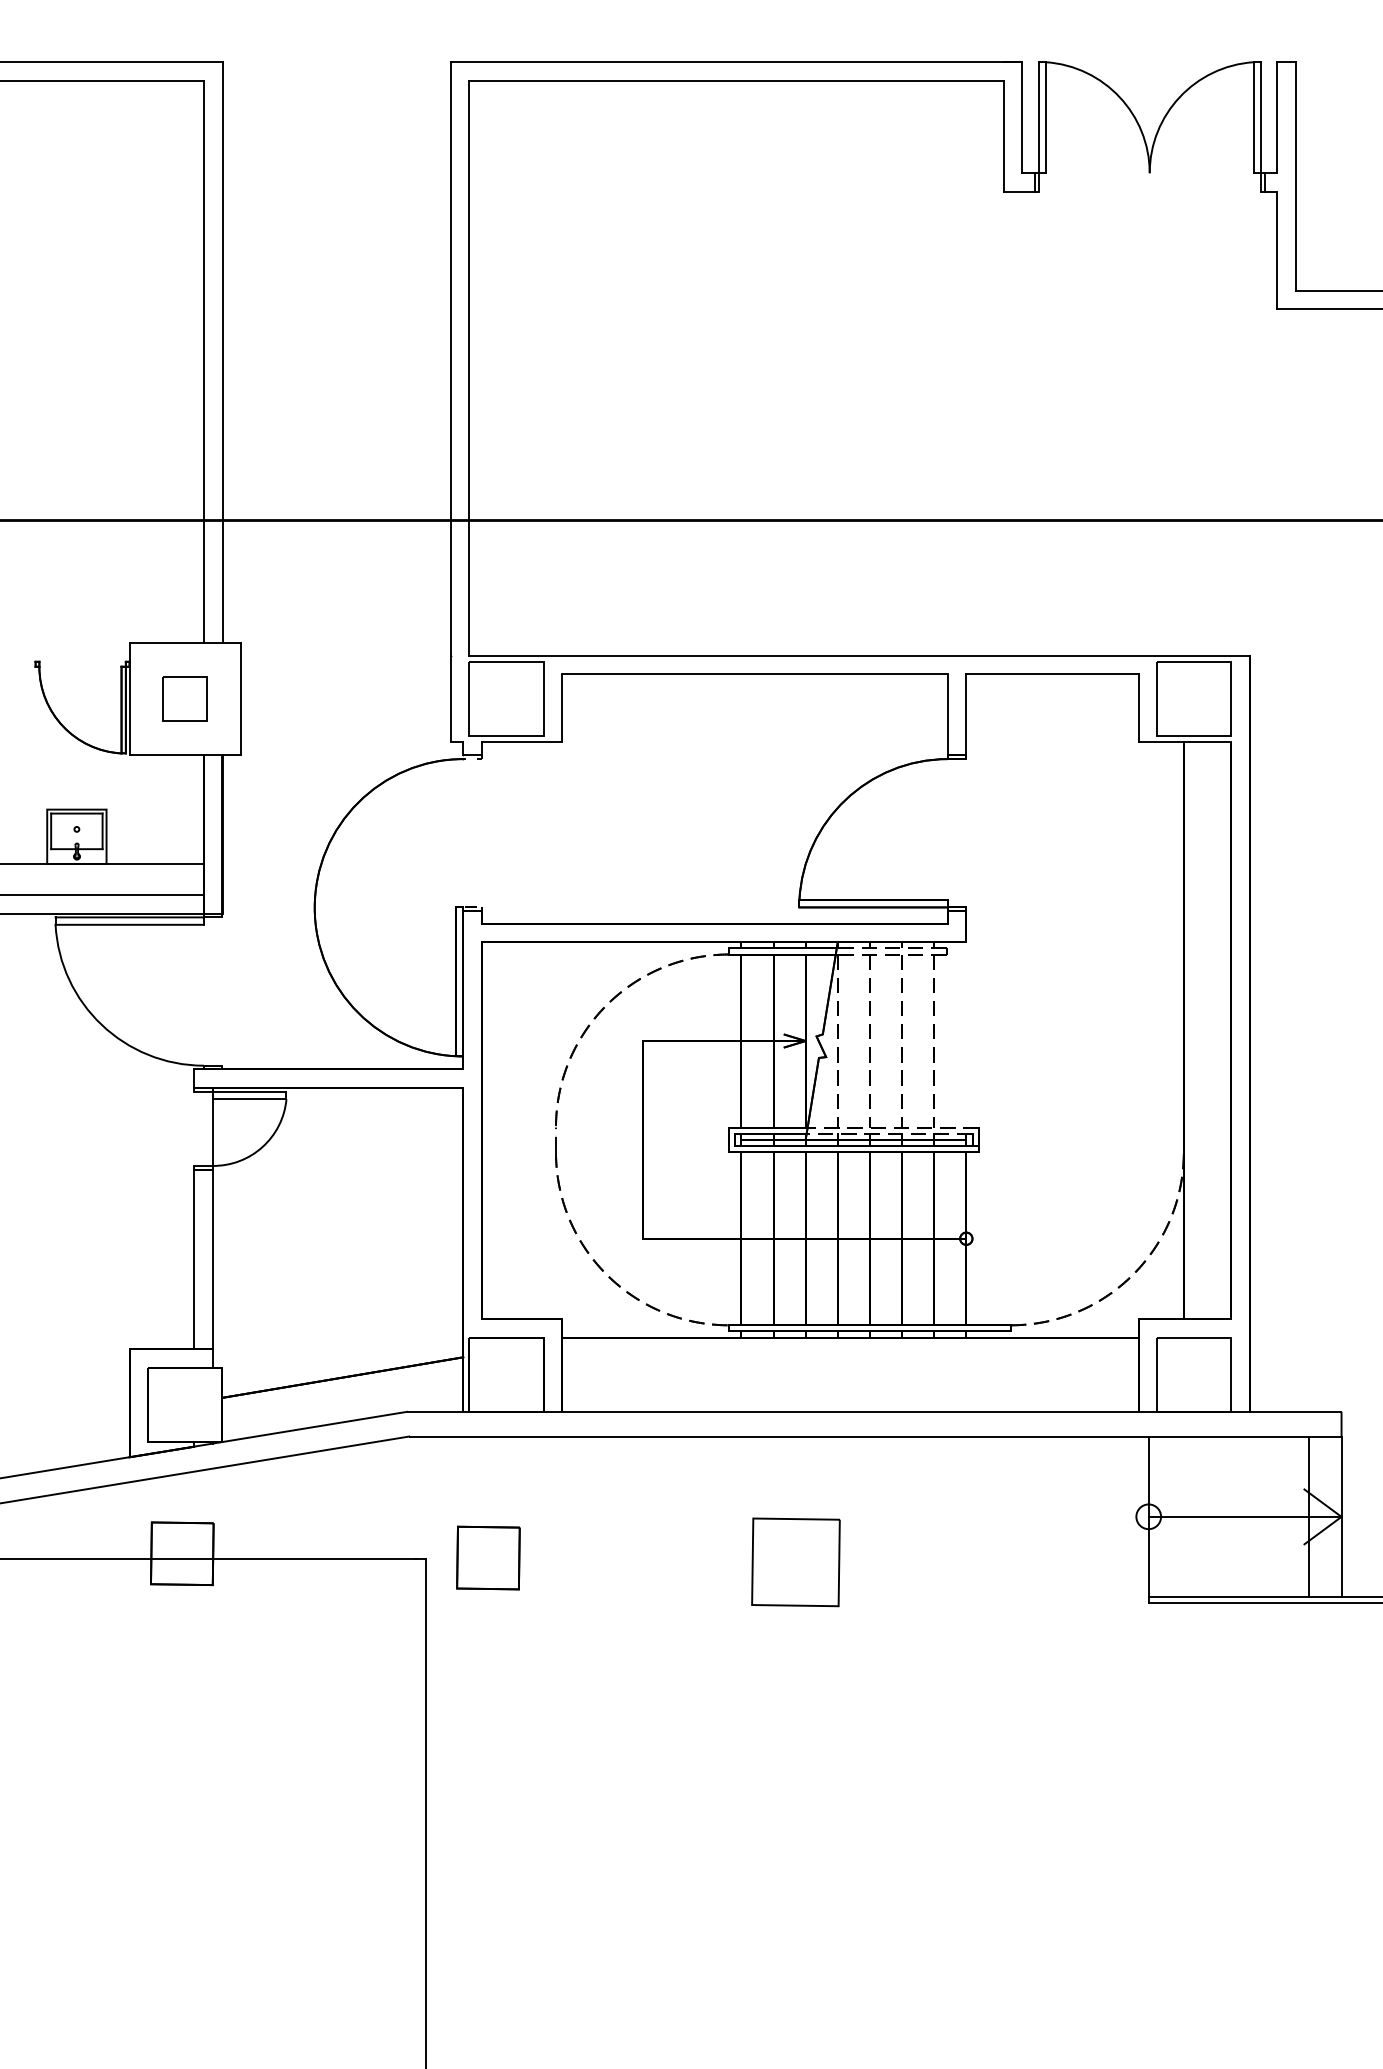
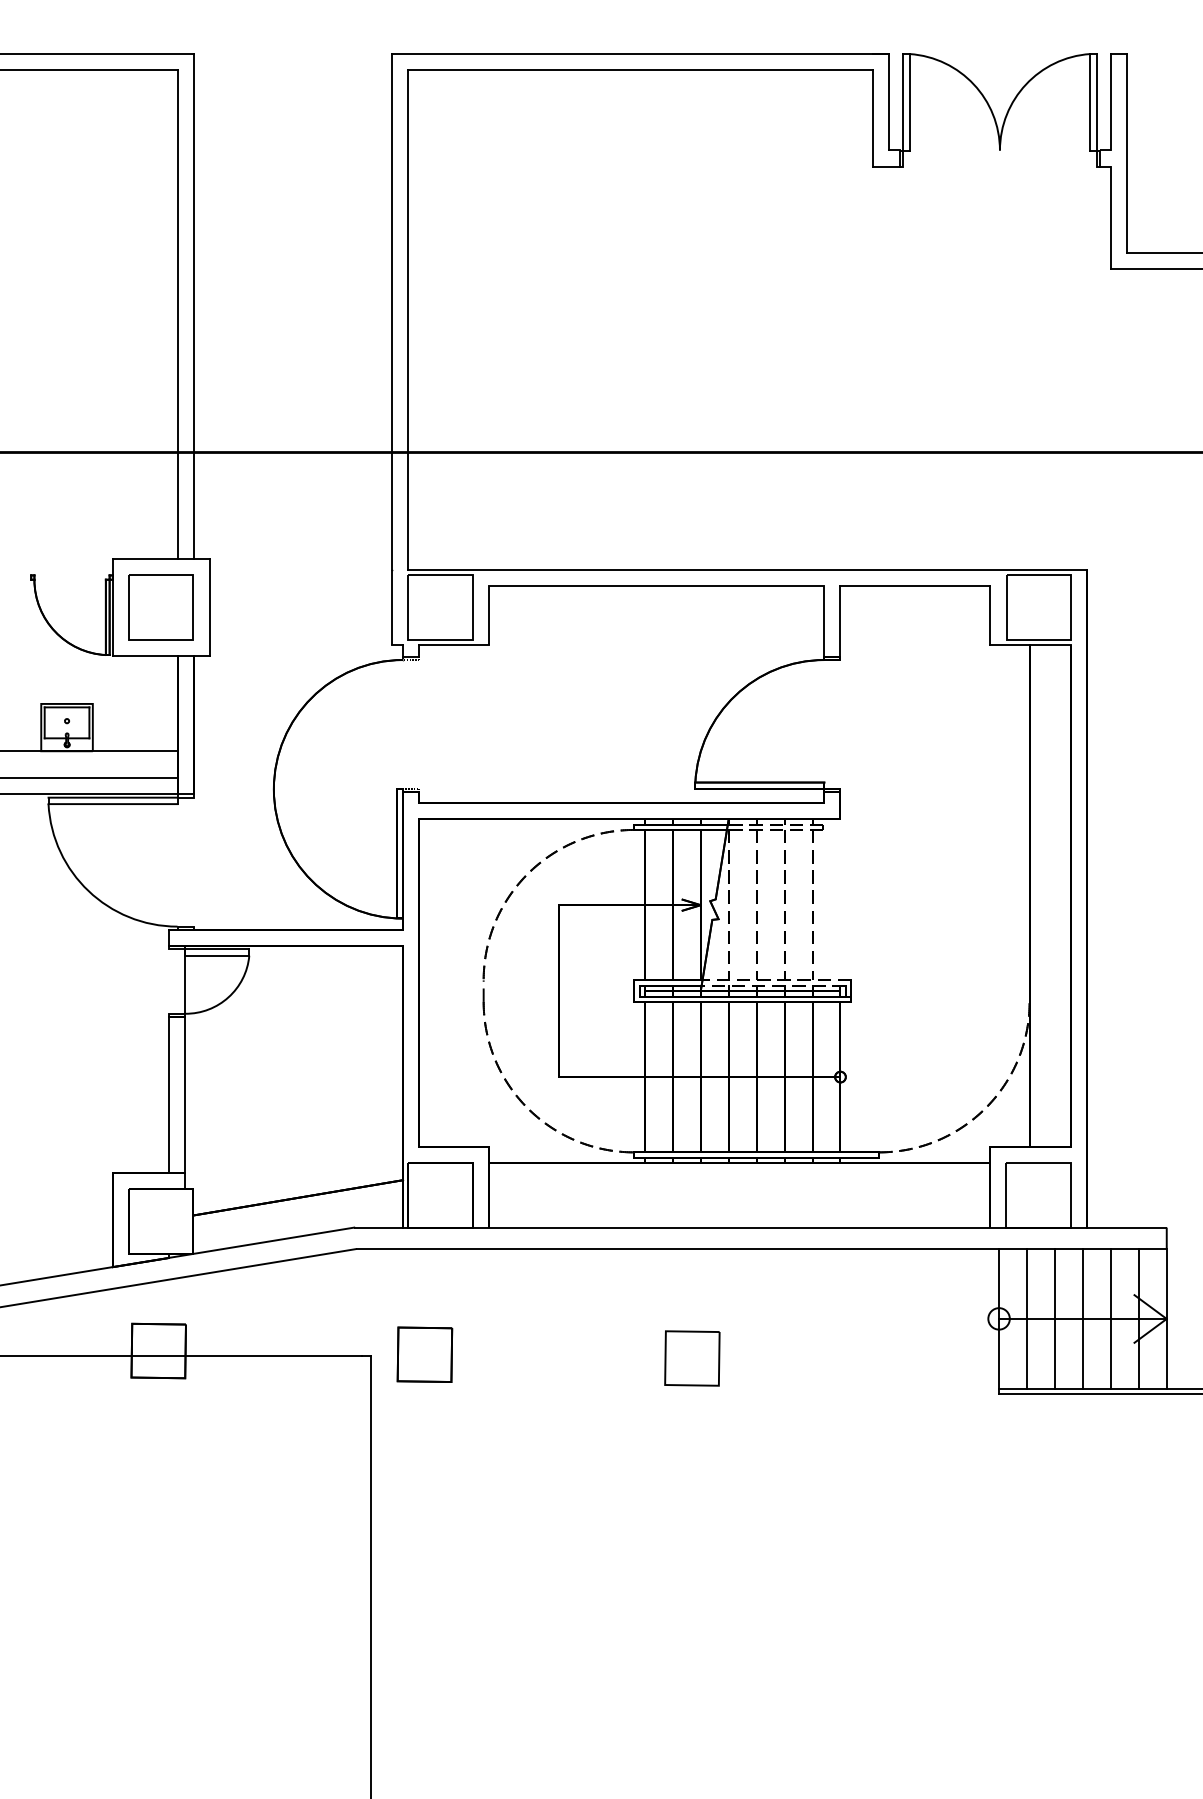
part: (184, 698) -> (160, 607), size x1.67
line: (1181, 1516) -> (1027, 1318), added
line: (1212, 1516) -> (1054, 1318), added
line: (1244, 1516) -> (1082, 1318), added
line: (1276, 1516) -> (1110, 1318), added
part: (796, 1562) -> (692, 1358), size x0.71

